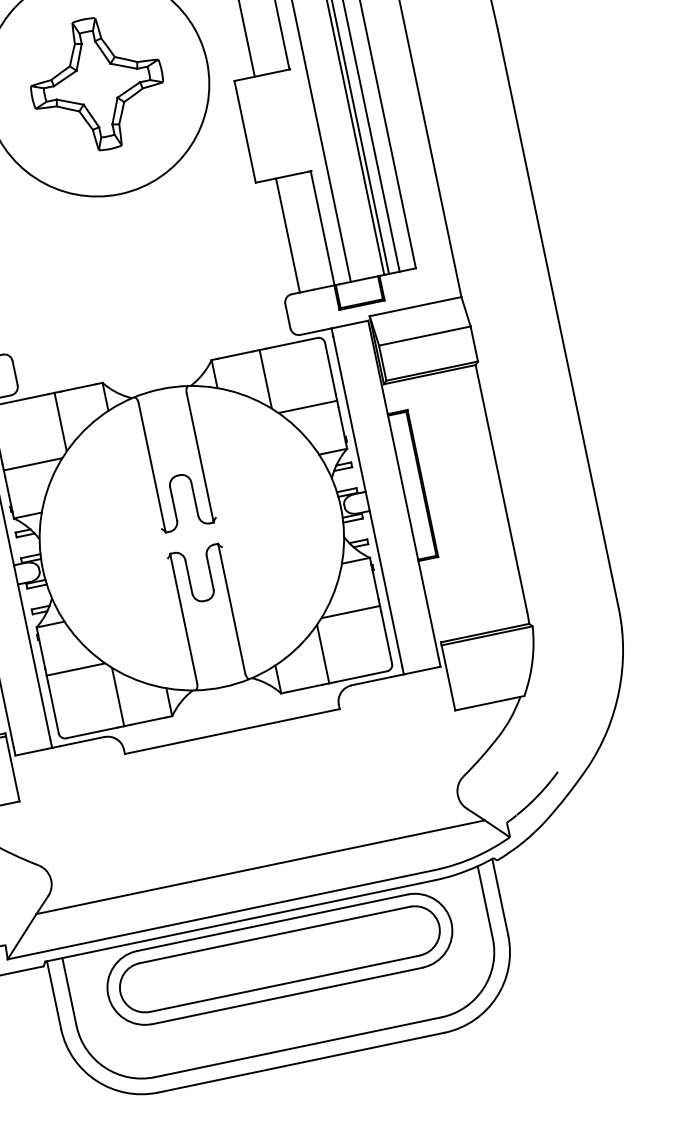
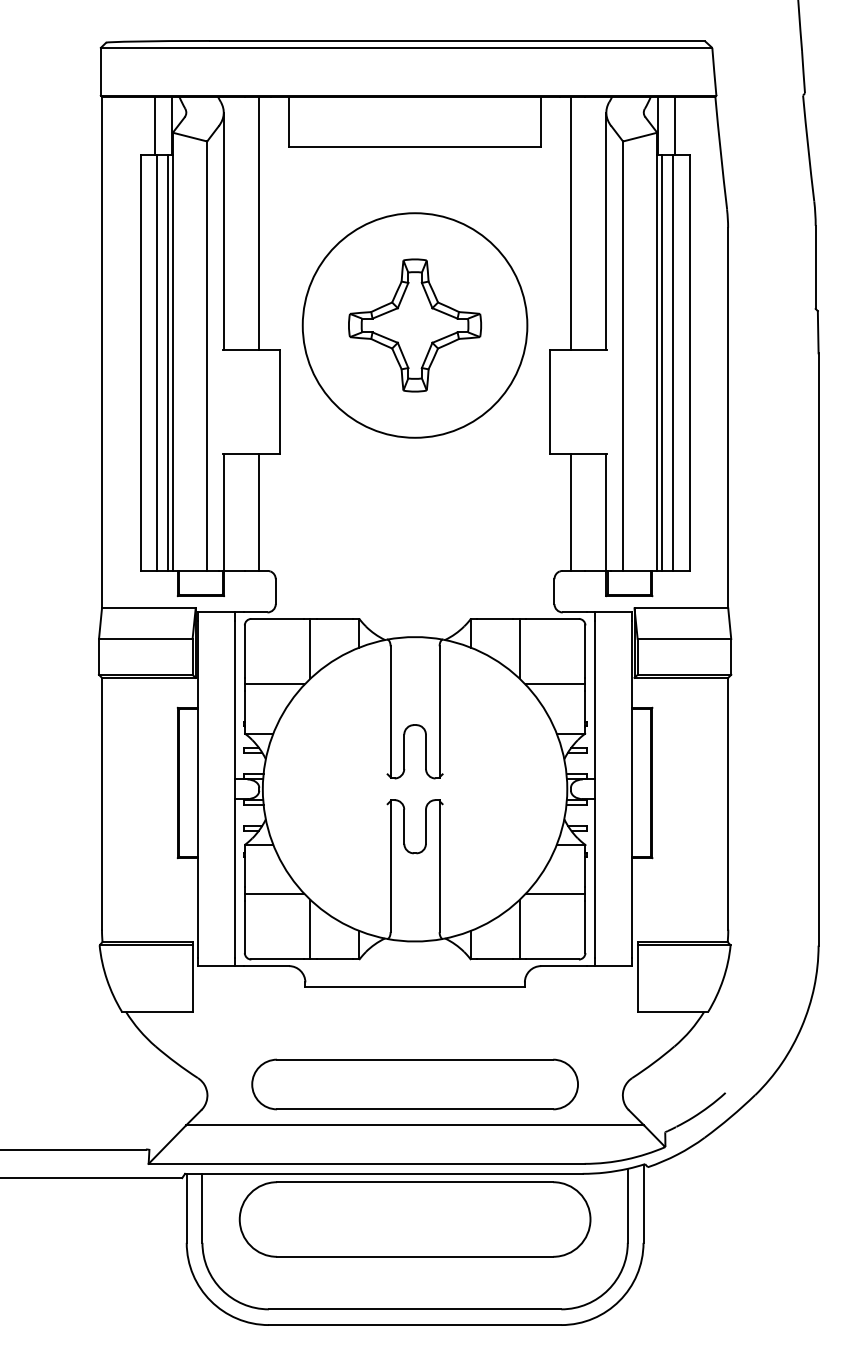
part: (279, 959) -> (414, 1084), moved

